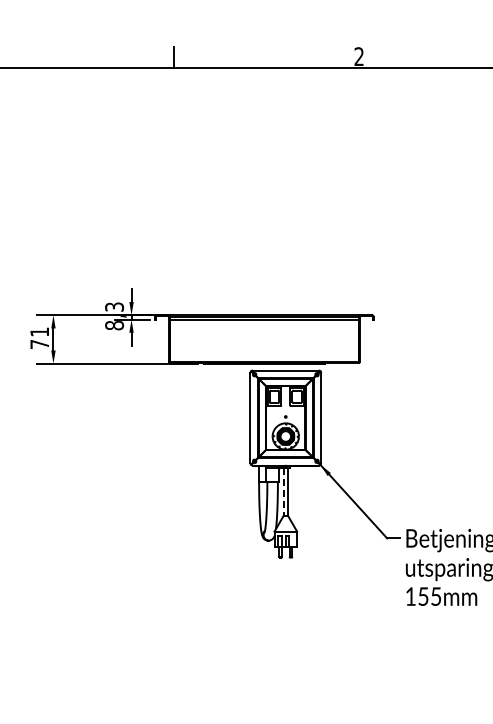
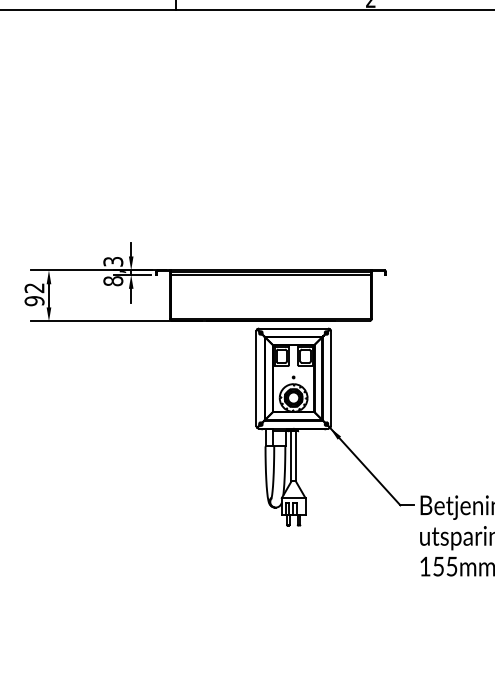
text: (39, 338) -> (34, 294), 71 -> 92
line: (283, 491) -> (291, 455), dashed -> solid

